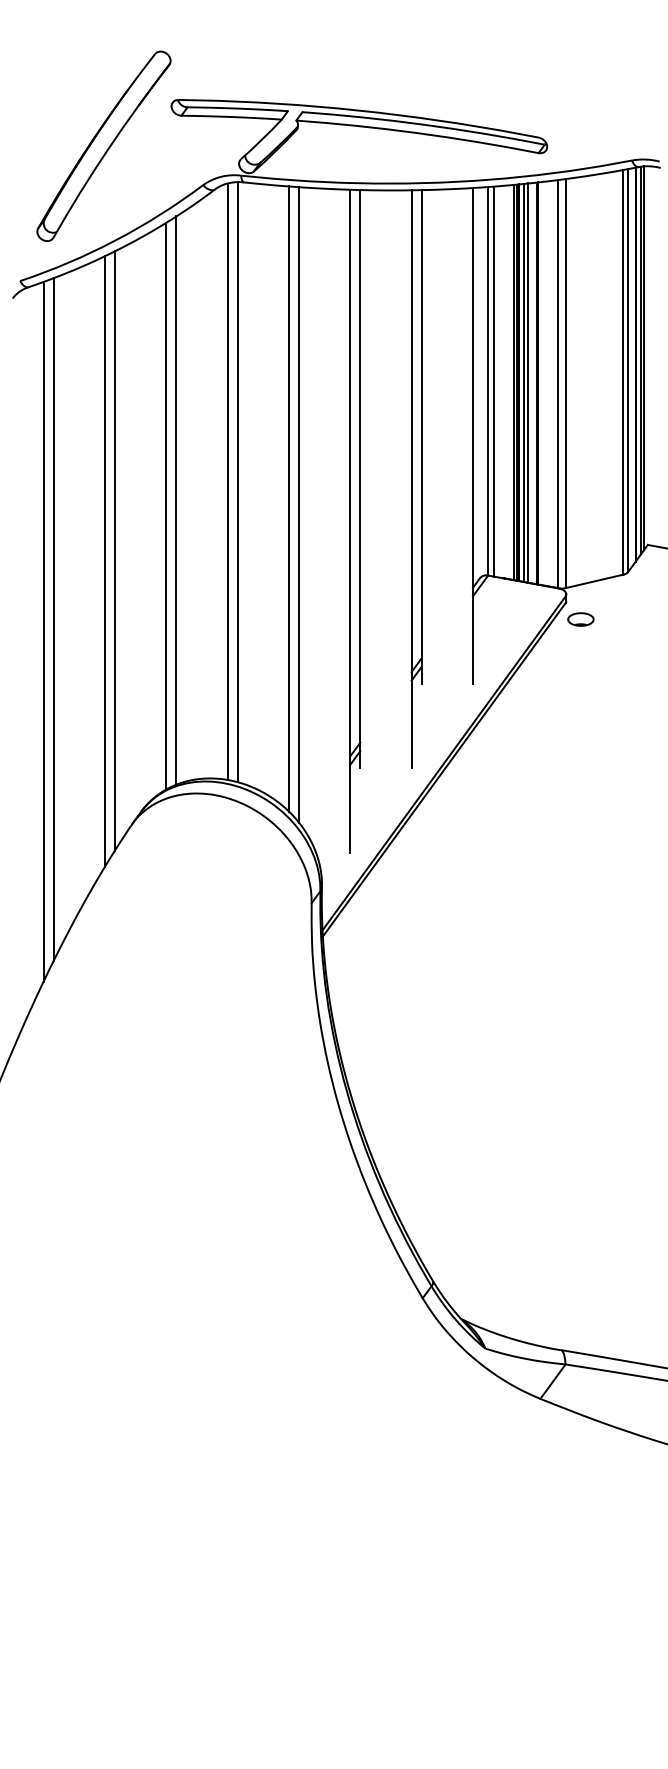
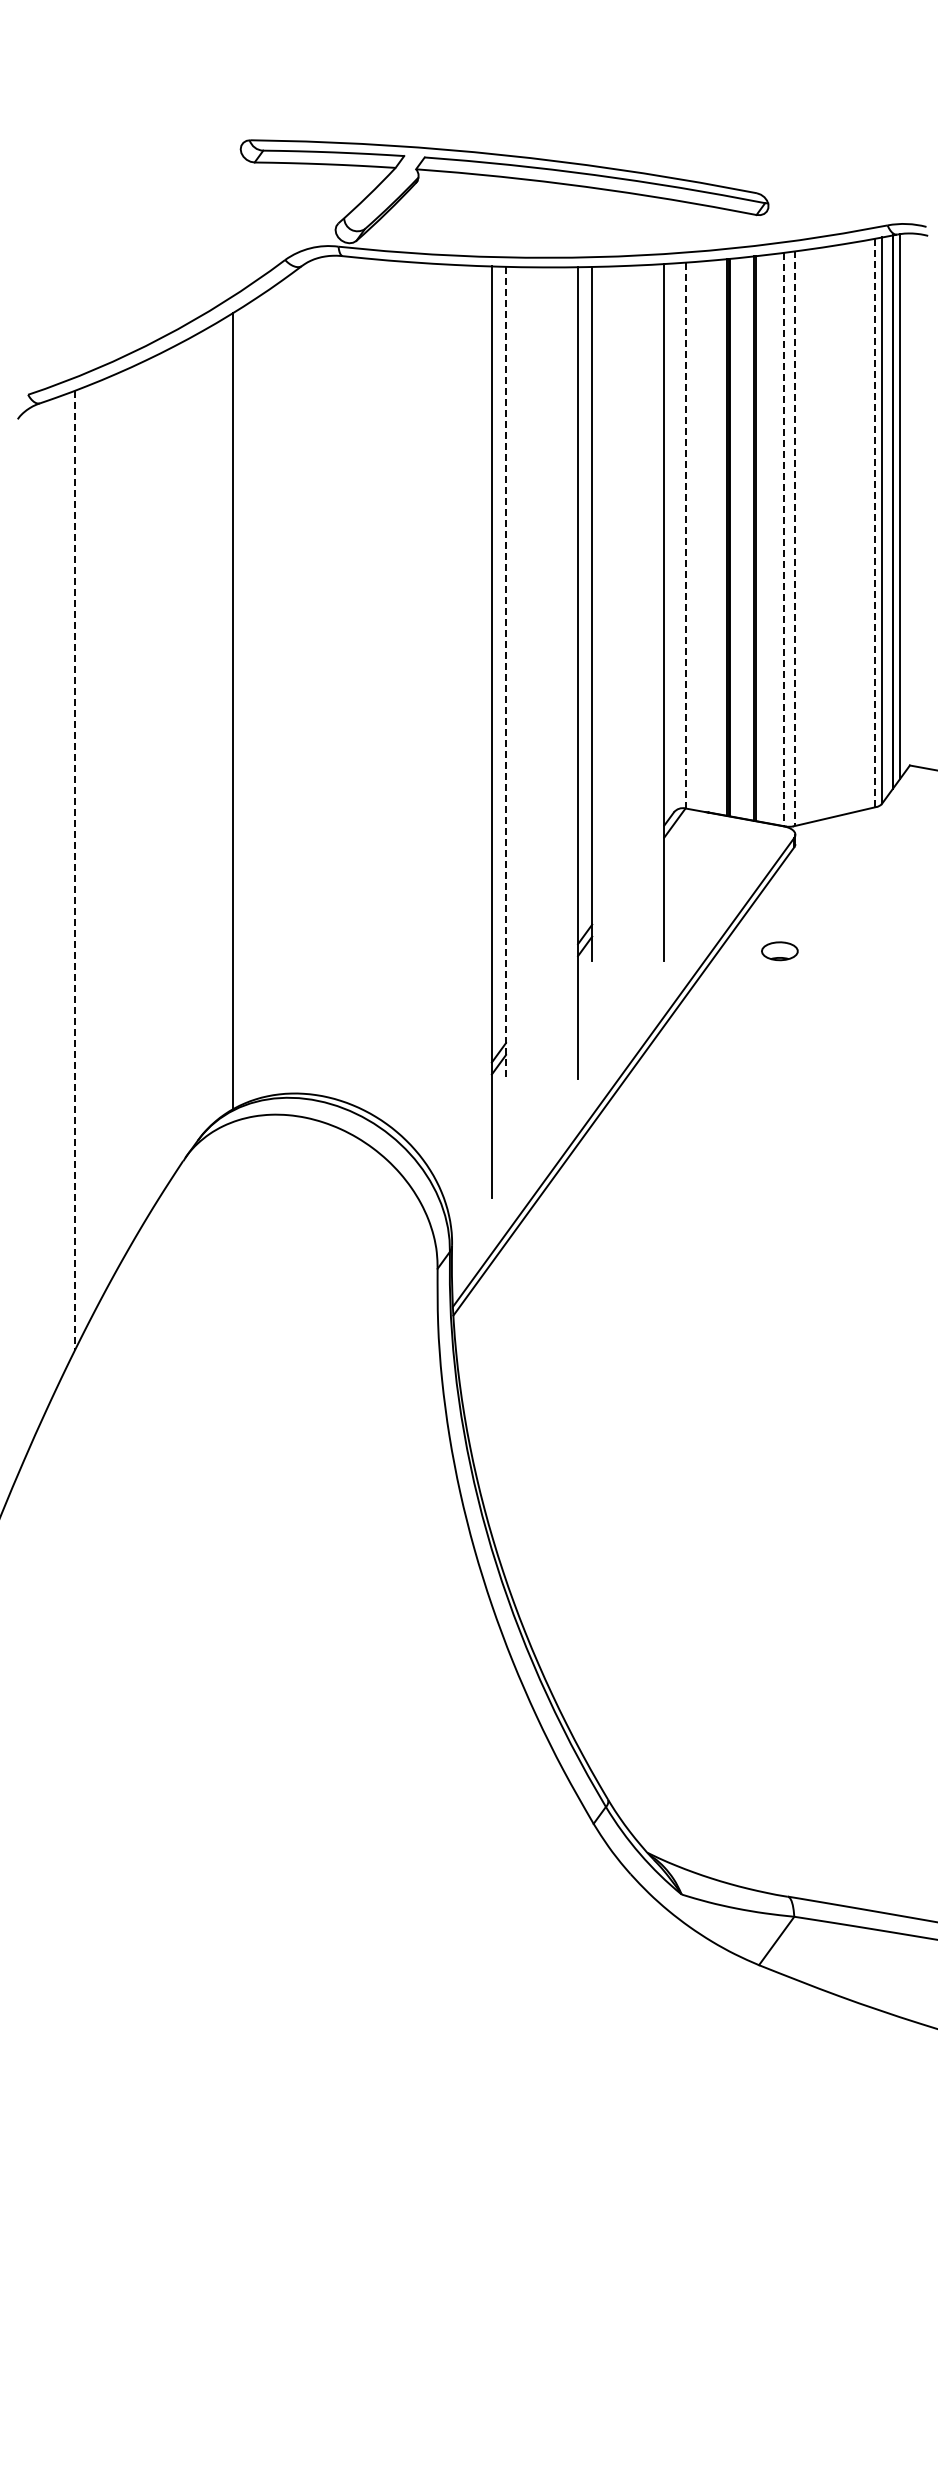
part: (103, 146) -> (145, 205), removed
line: (643, 357) -> (904, 502), removed
line: (622, 372) -> (874, 523), solid -> dashed
line: (488, 381) -> (685, 535), solid -> dashed
line: (493, 381) -> (693, 535), removed
line: (514, 381) -> (722, 536), removed
line: (524, 382) -> (736, 537), removed
line: (527, 382) -> (741, 537), removed
line: (558, 384) -> (784, 539), solid -> dashed
line: (566, 384) -> (795, 539), solid -> dashed
line: (360, 479) -> (506, 673), solid -> dashed
line: (227, 481) -> (319, 676), removed
line: (237, 481) -> (333, 676), removed
line: (288, 498) -> (405, 700), removed
line: (176, 500) -> (247, 702), removed
line: (298, 504) -> (419, 708), removed
line: (115, 550) -> (161, 773), removed
line: (105, 561) -> (147, 788), removed
line: (53, 619) -> (75, 870), solid -> dashed
part: (580, 619) -> (779, 951), moved
line: (43, 631) -> (60, 887), removed

